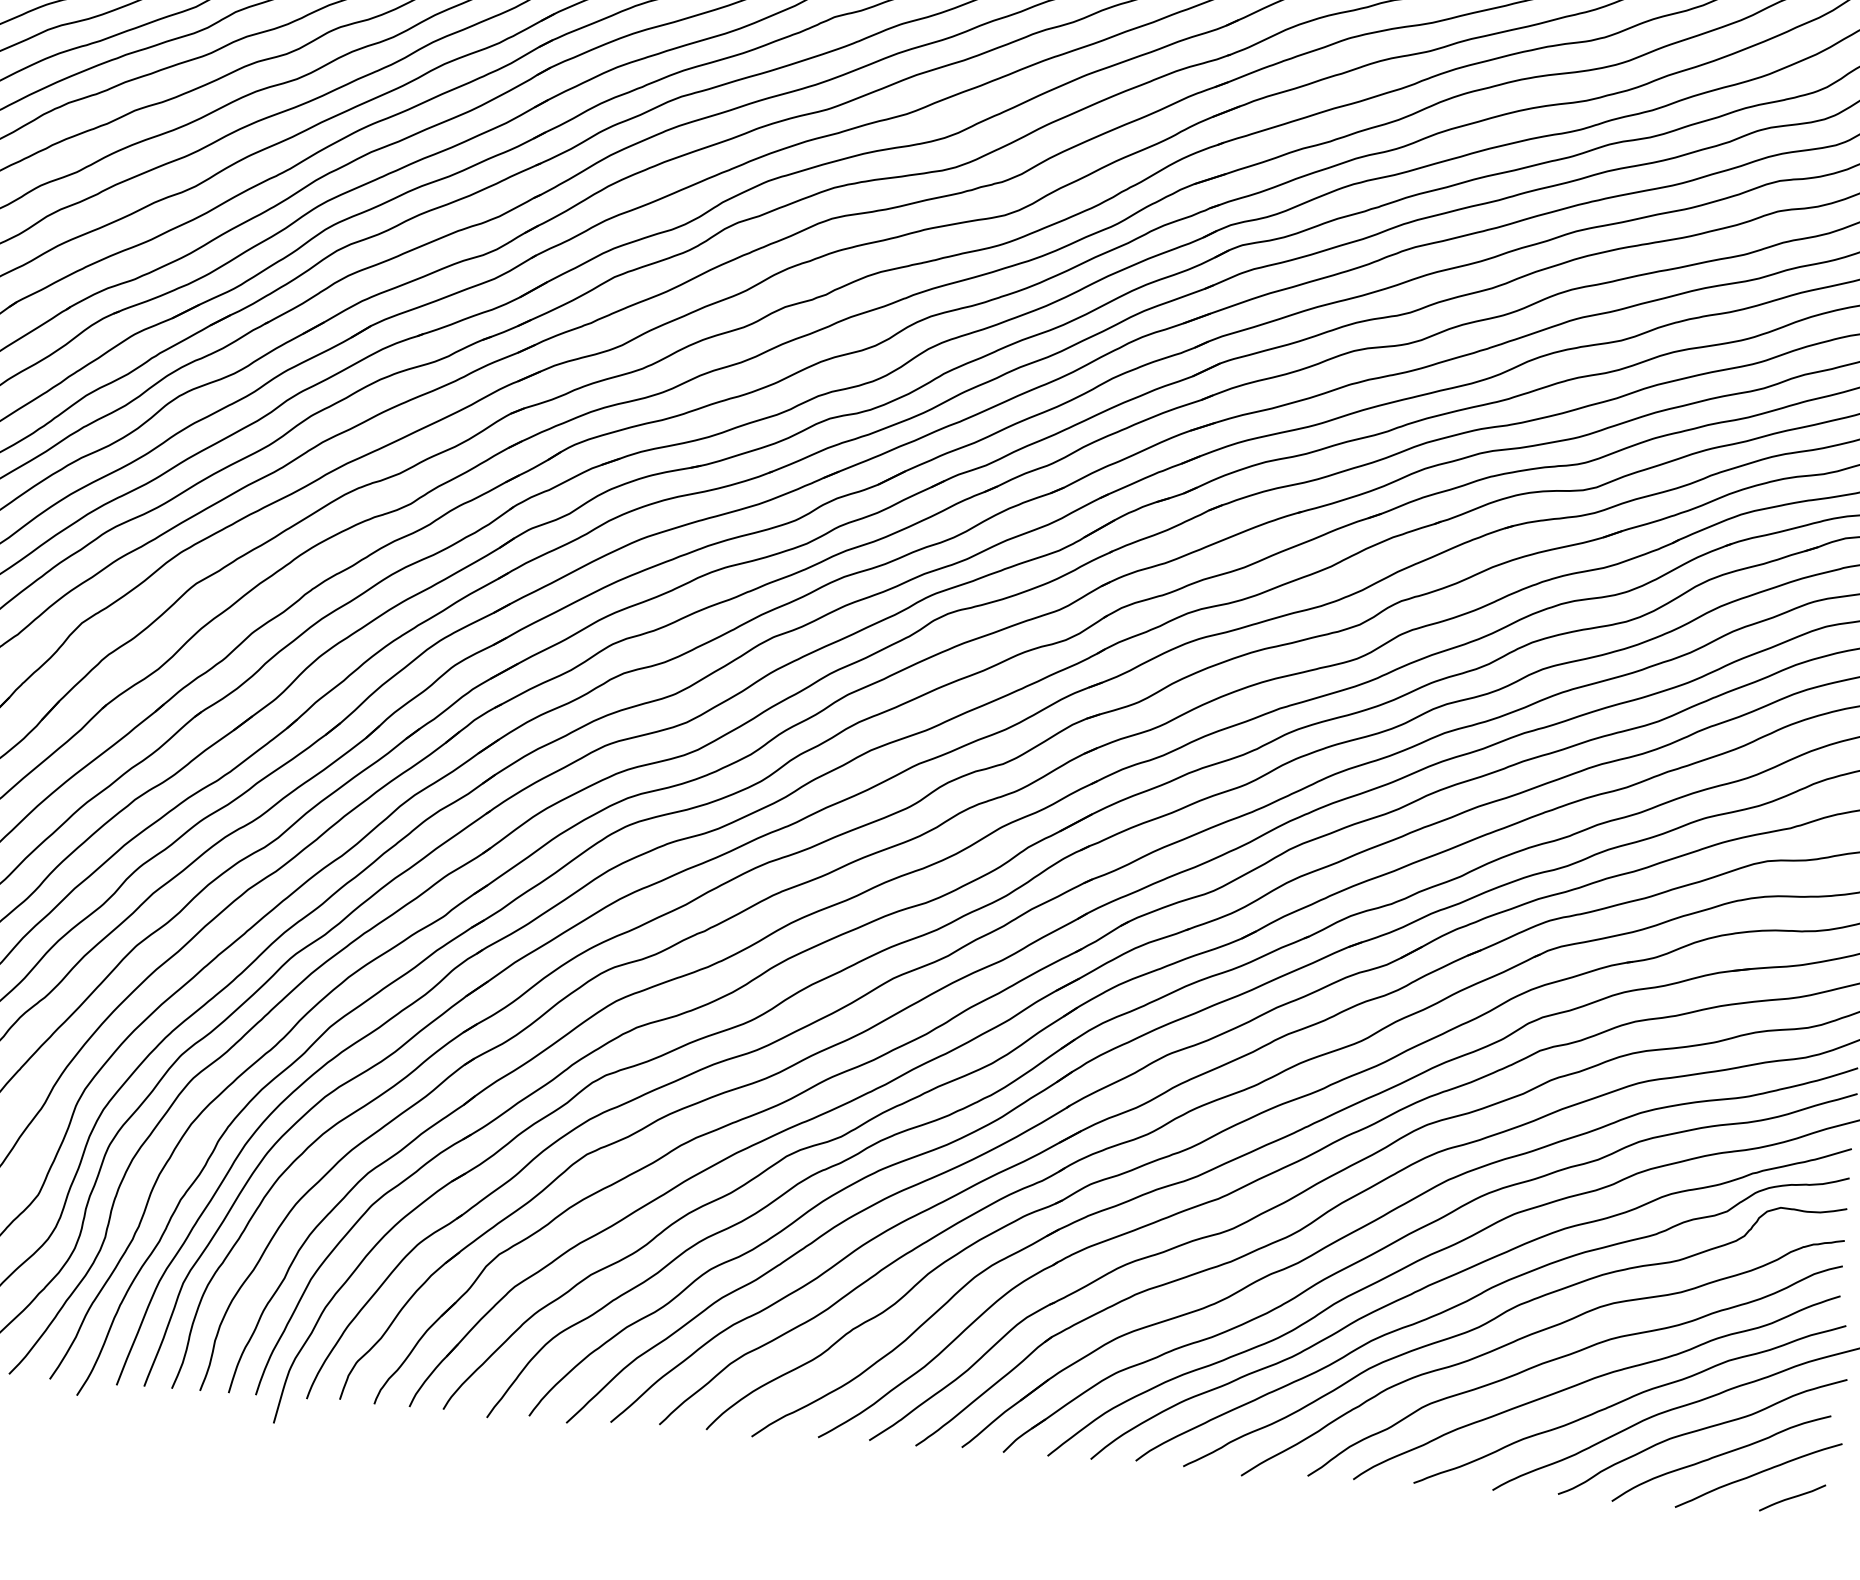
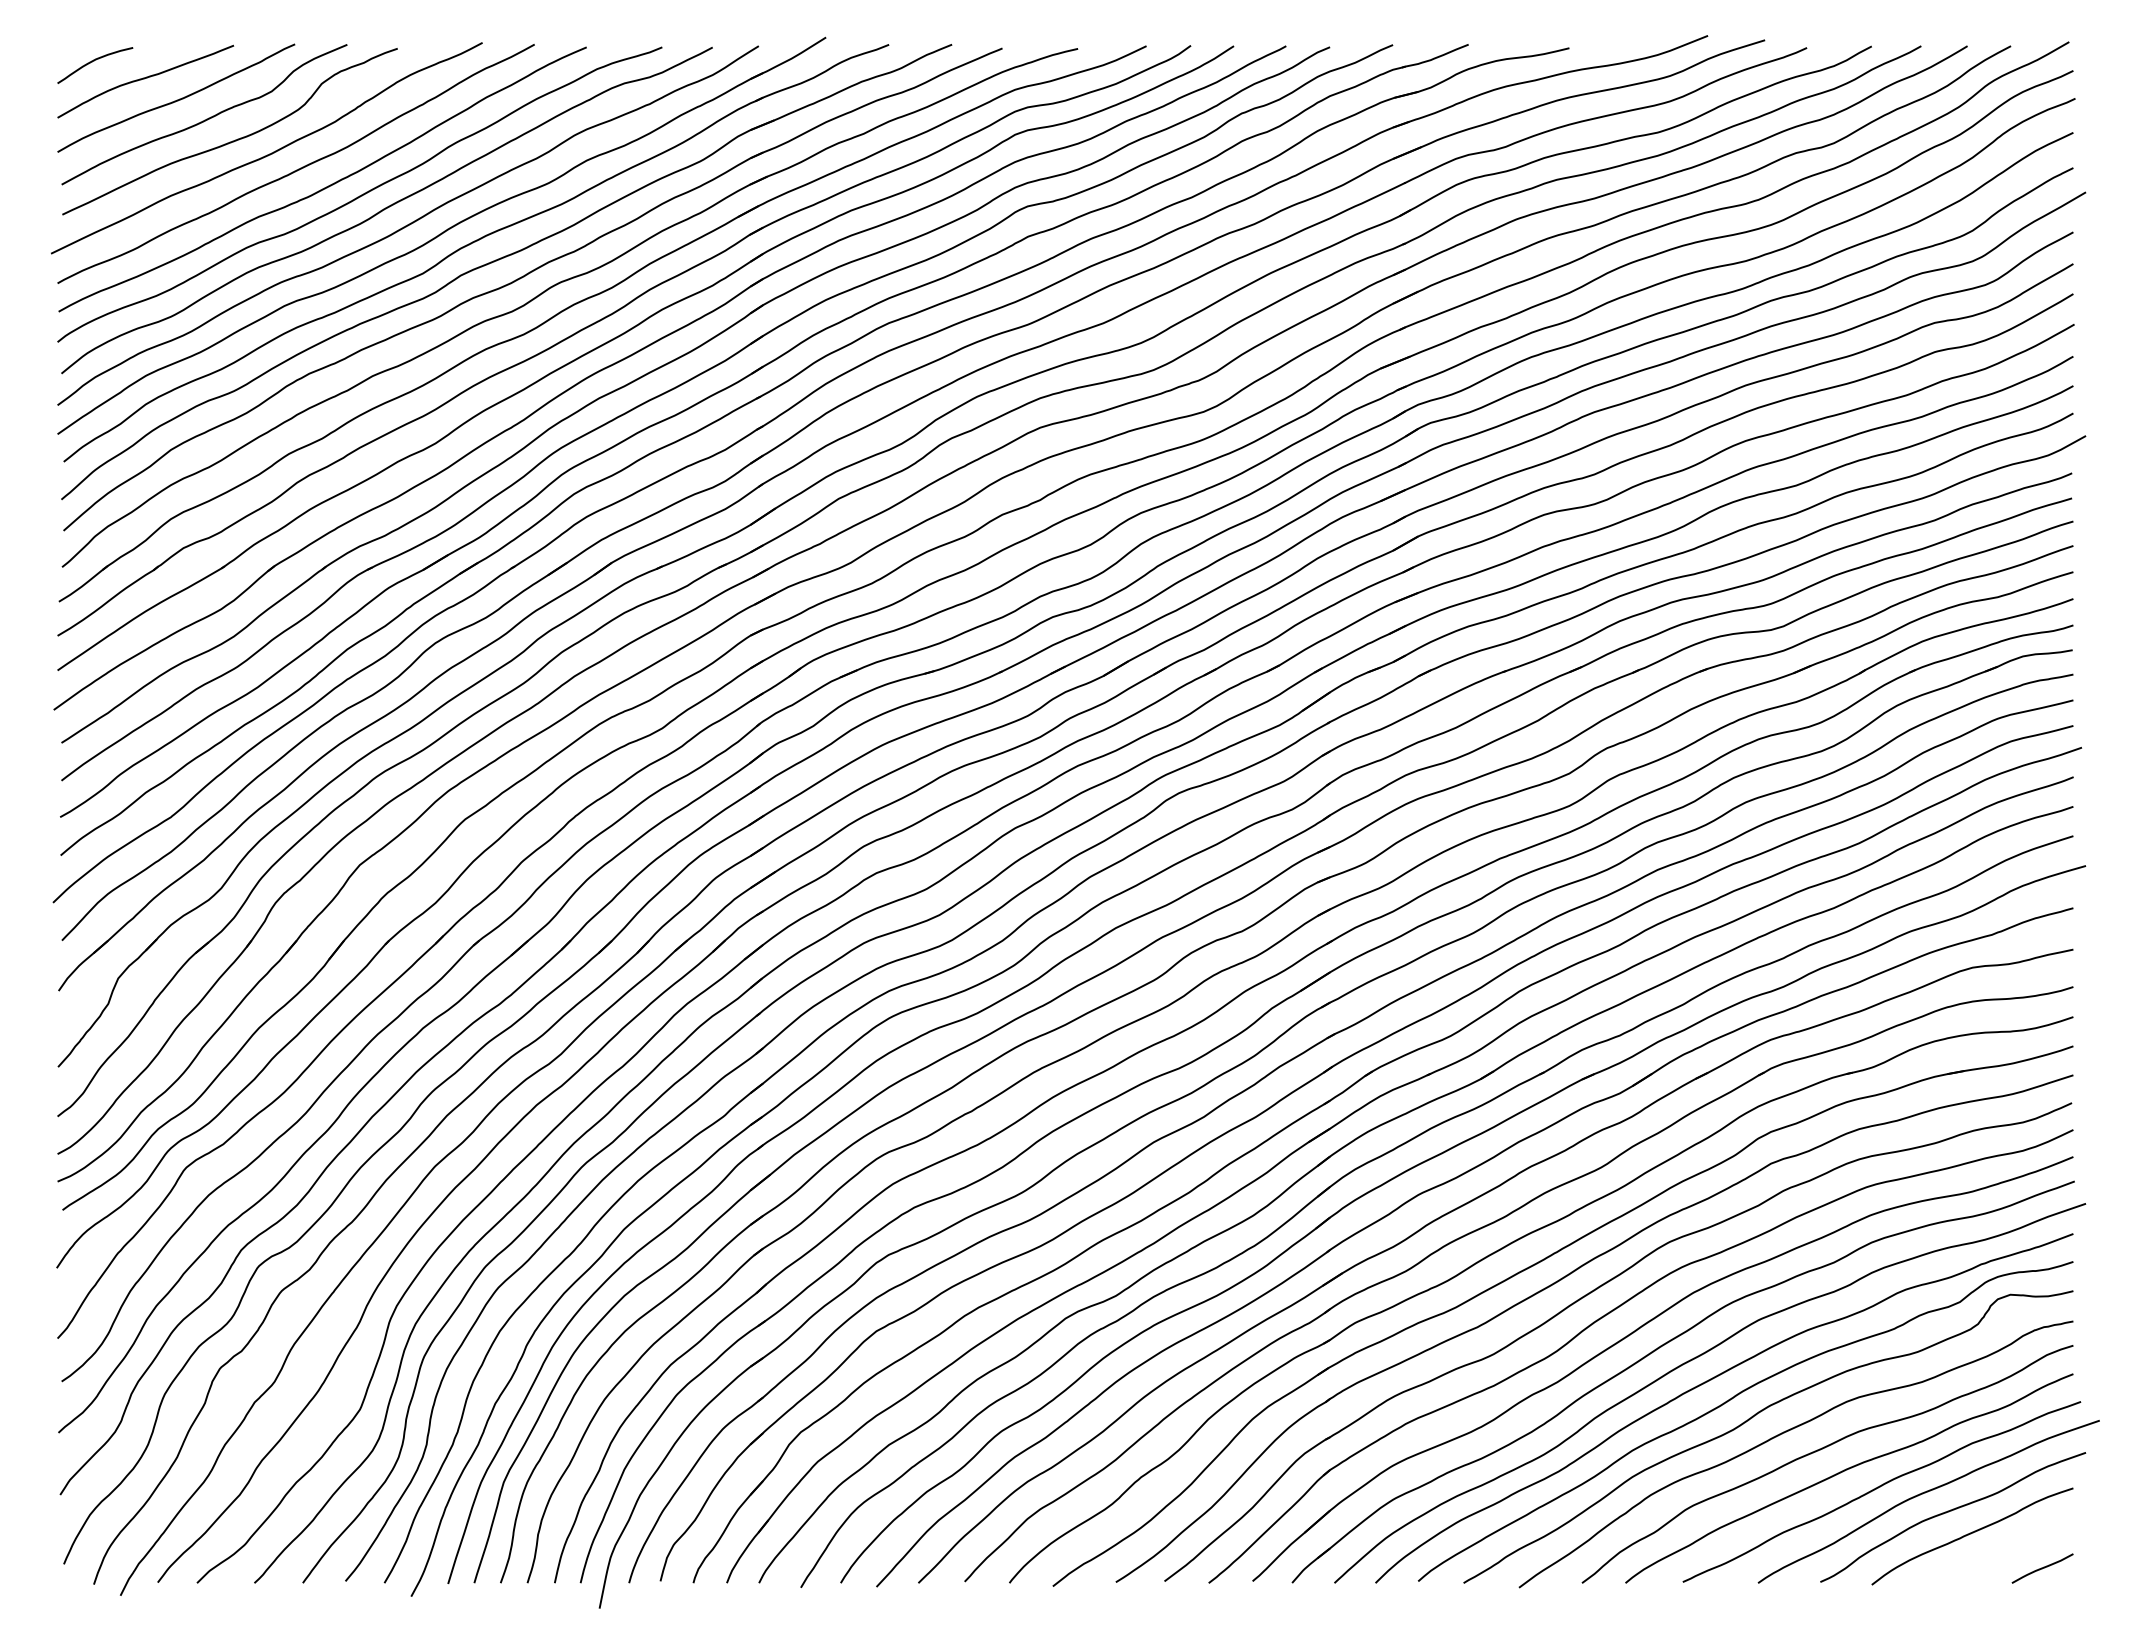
curve: (1758, 1474) -> (2008, 1548), removed

